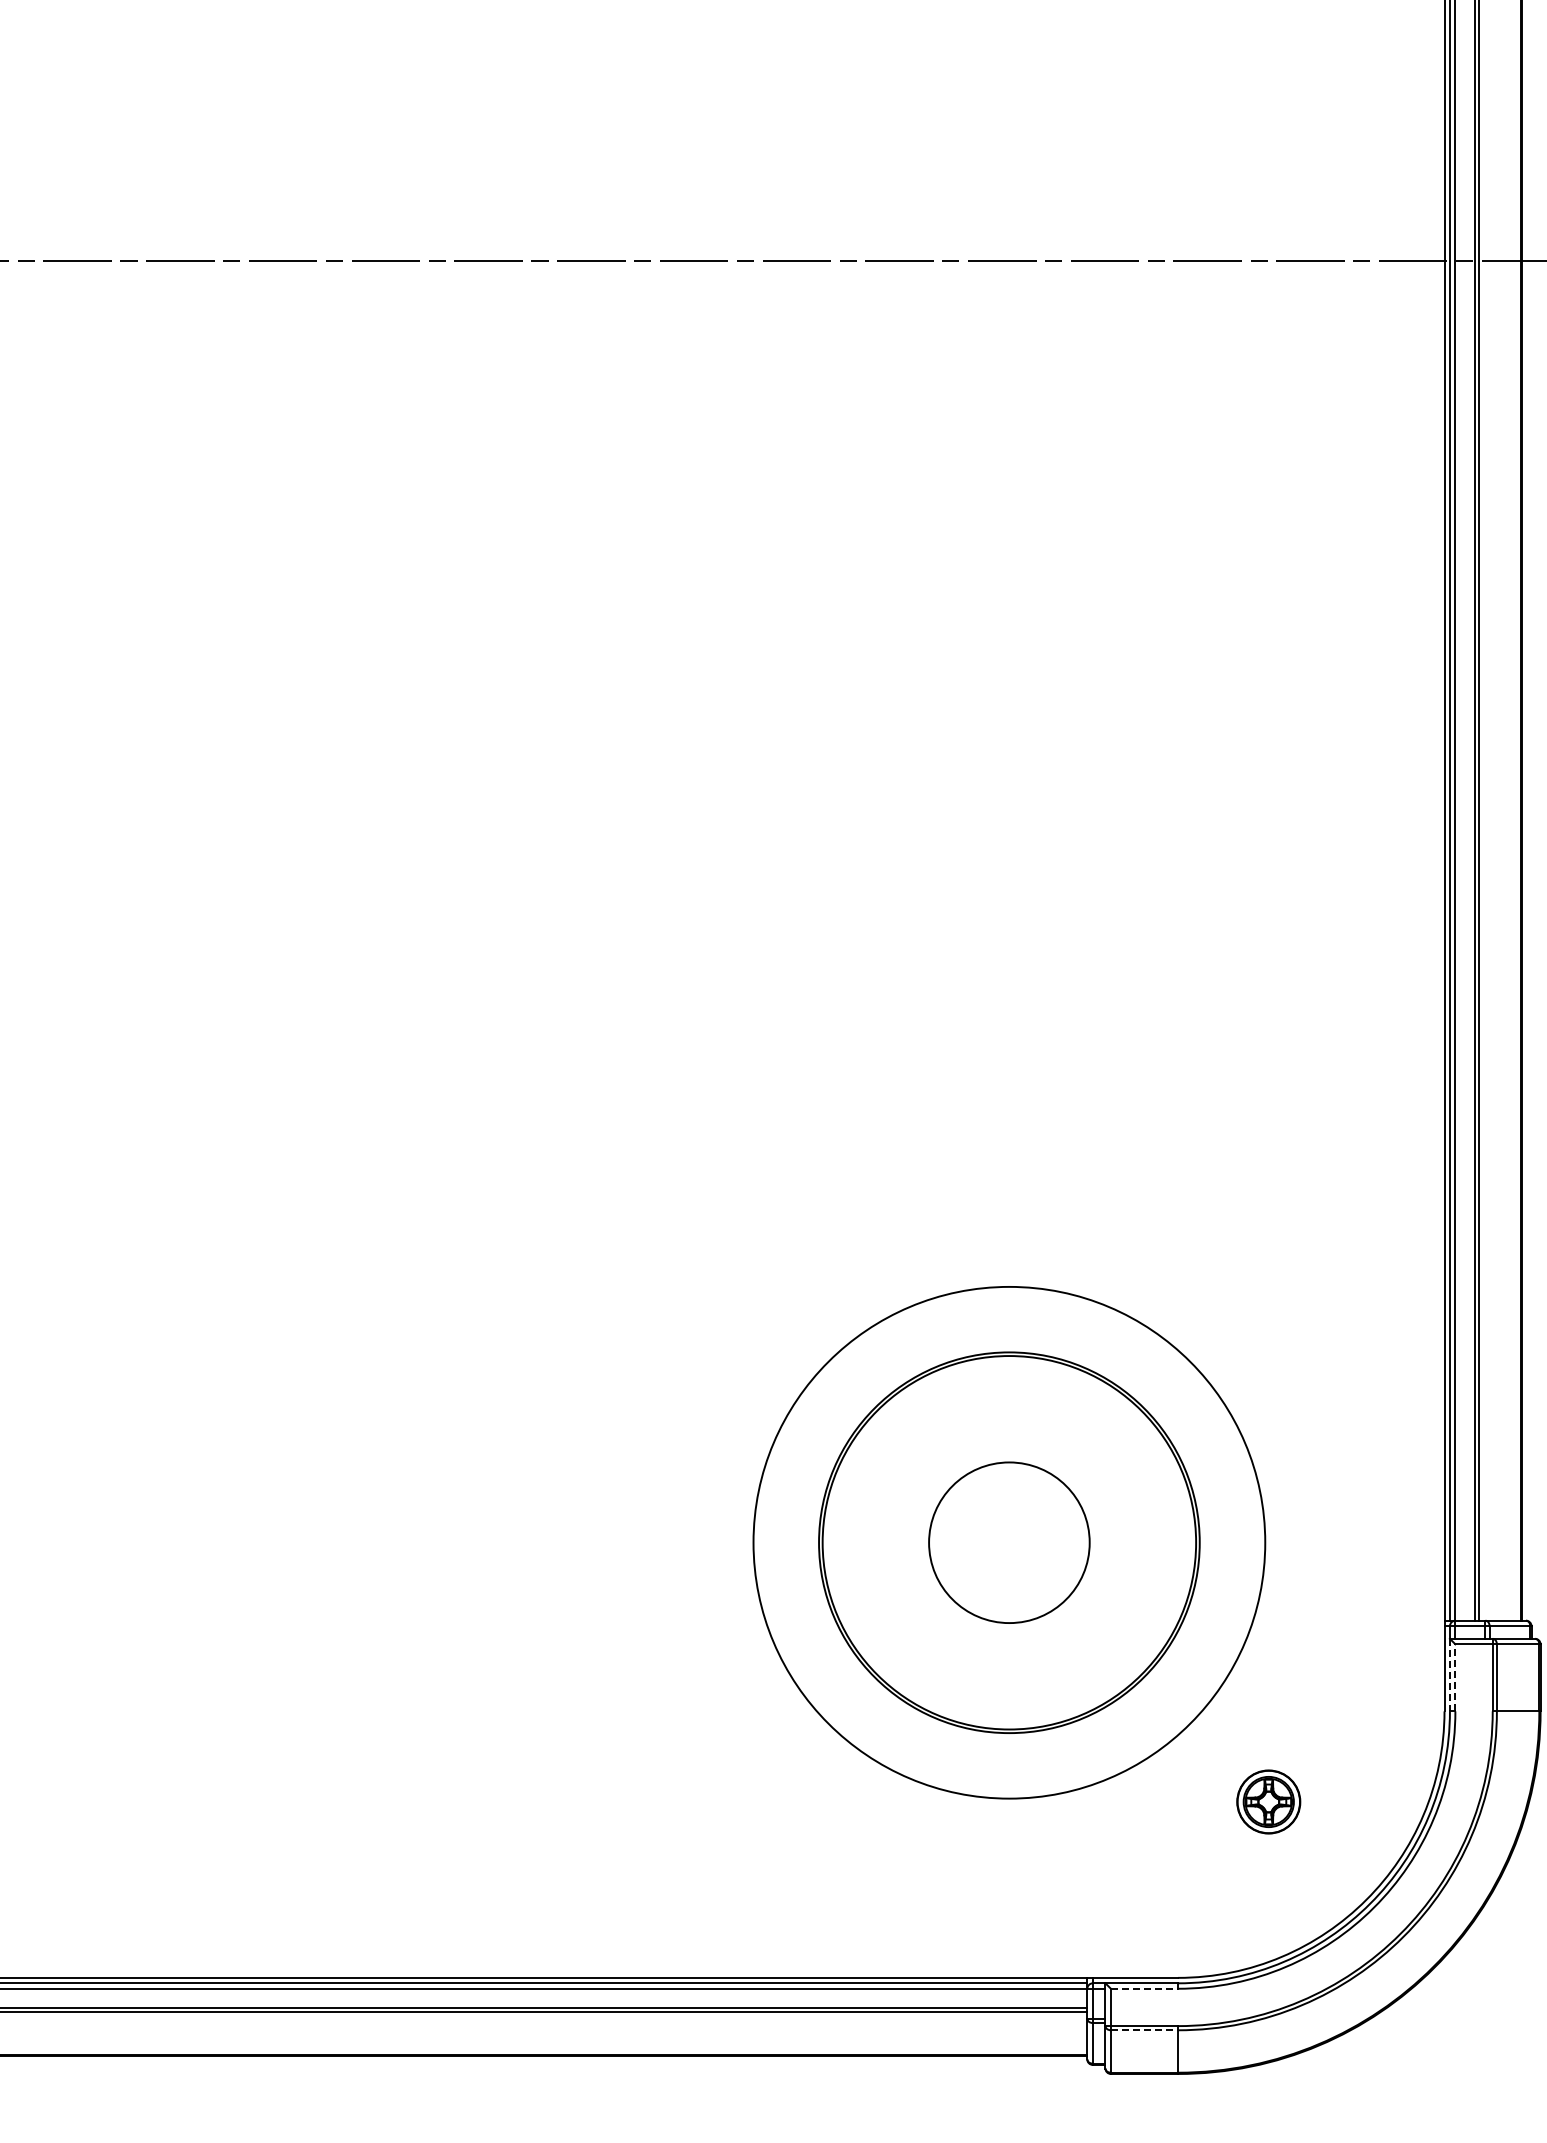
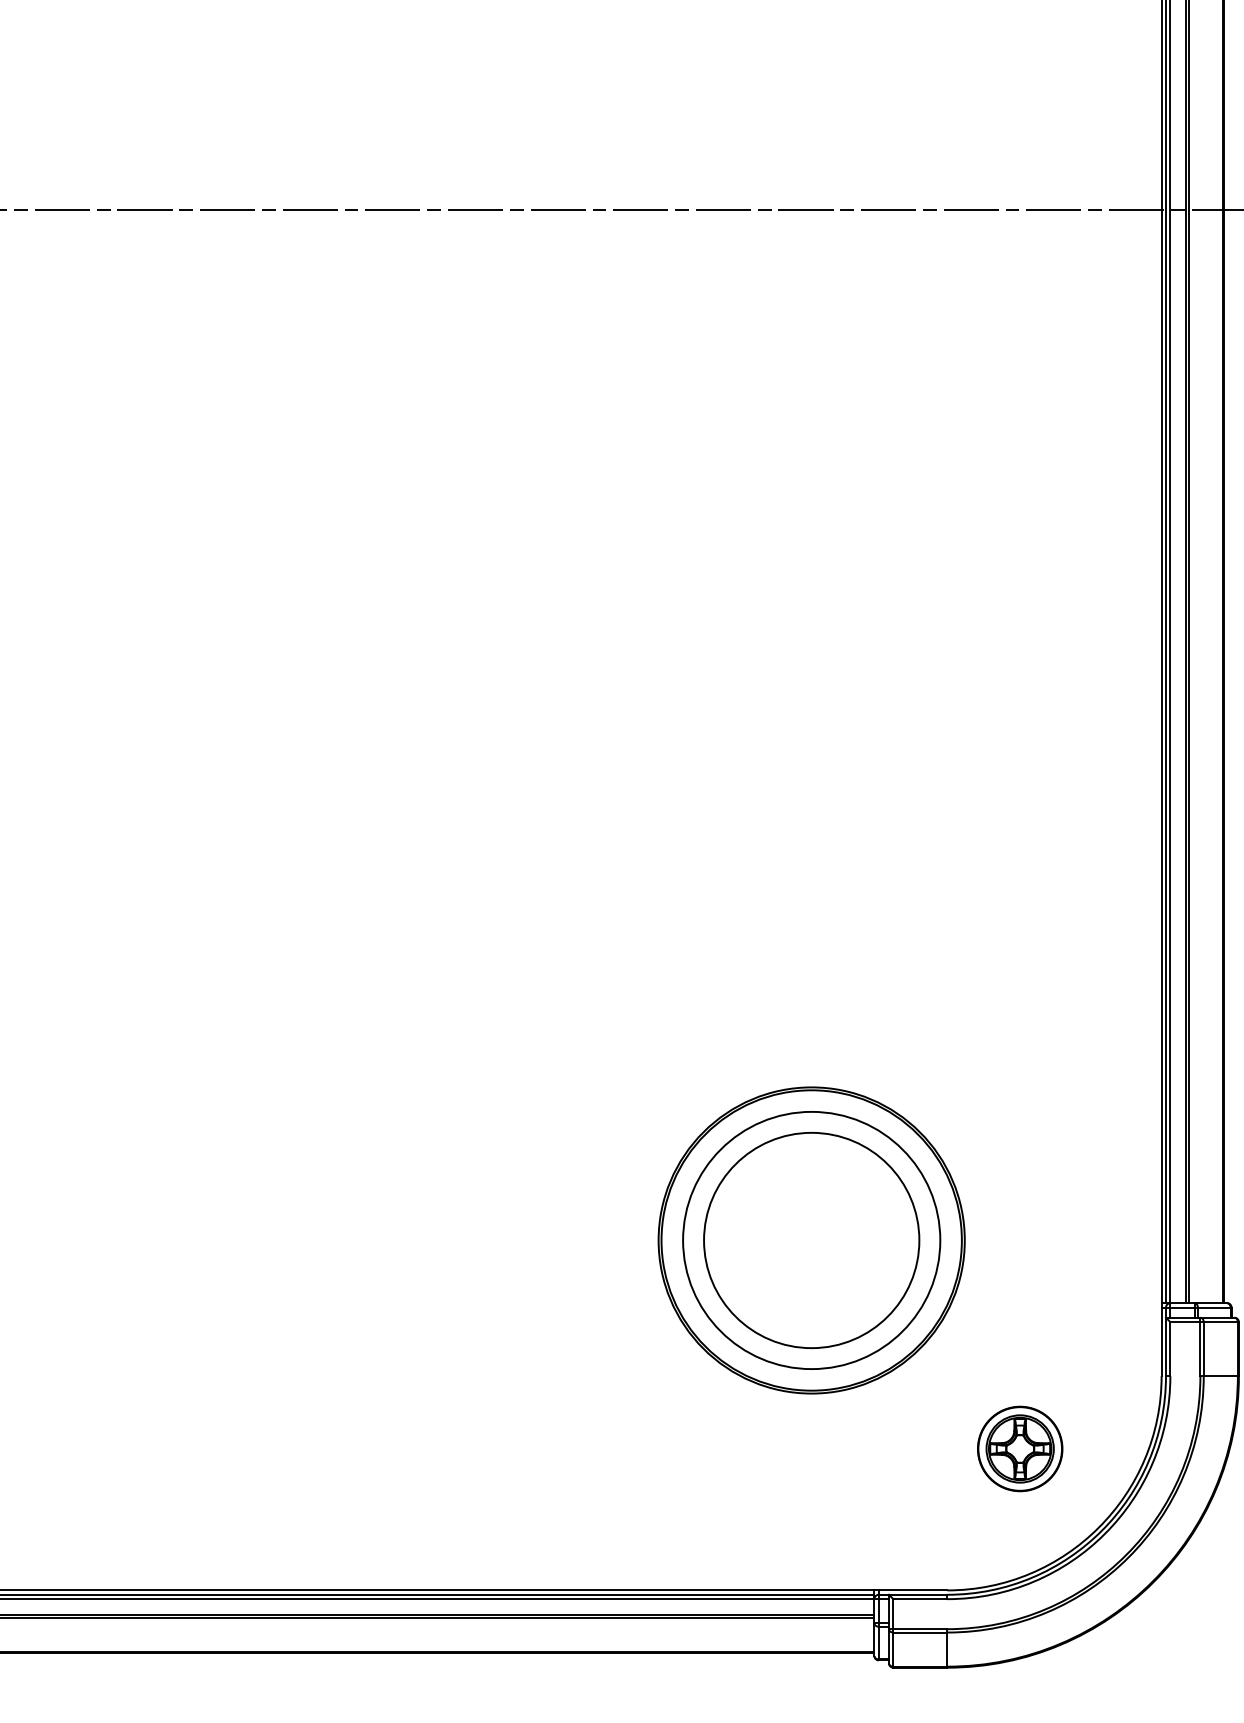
circle: (1009, 1542) -> (811, 1240), size x0.62
circle: (1009, 1542) -> (811, 1240), size x1.67
line: (1449, 1675) -> (1165, 1347), dashed -> solid
line: (1455, 1677) -> (1170, 1348), dashed -> solid
part: (1268, 1801) -> (1020, 1448), size x1.67
line: (1144, 1988) -> (920, 1598), dashed -> solid
line: (1144, 2030) -> (920, 1632), dashed -> solid

